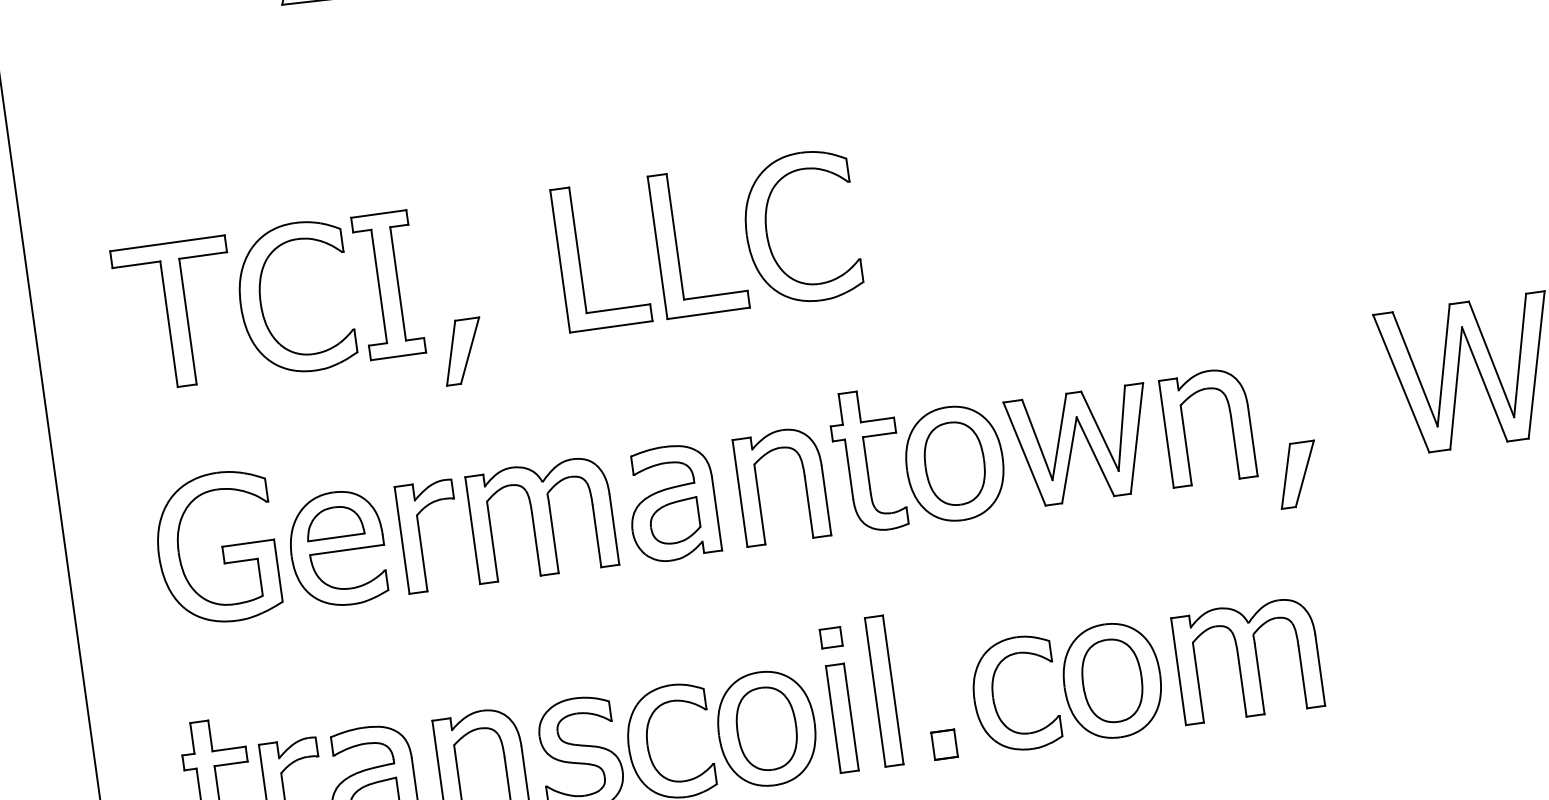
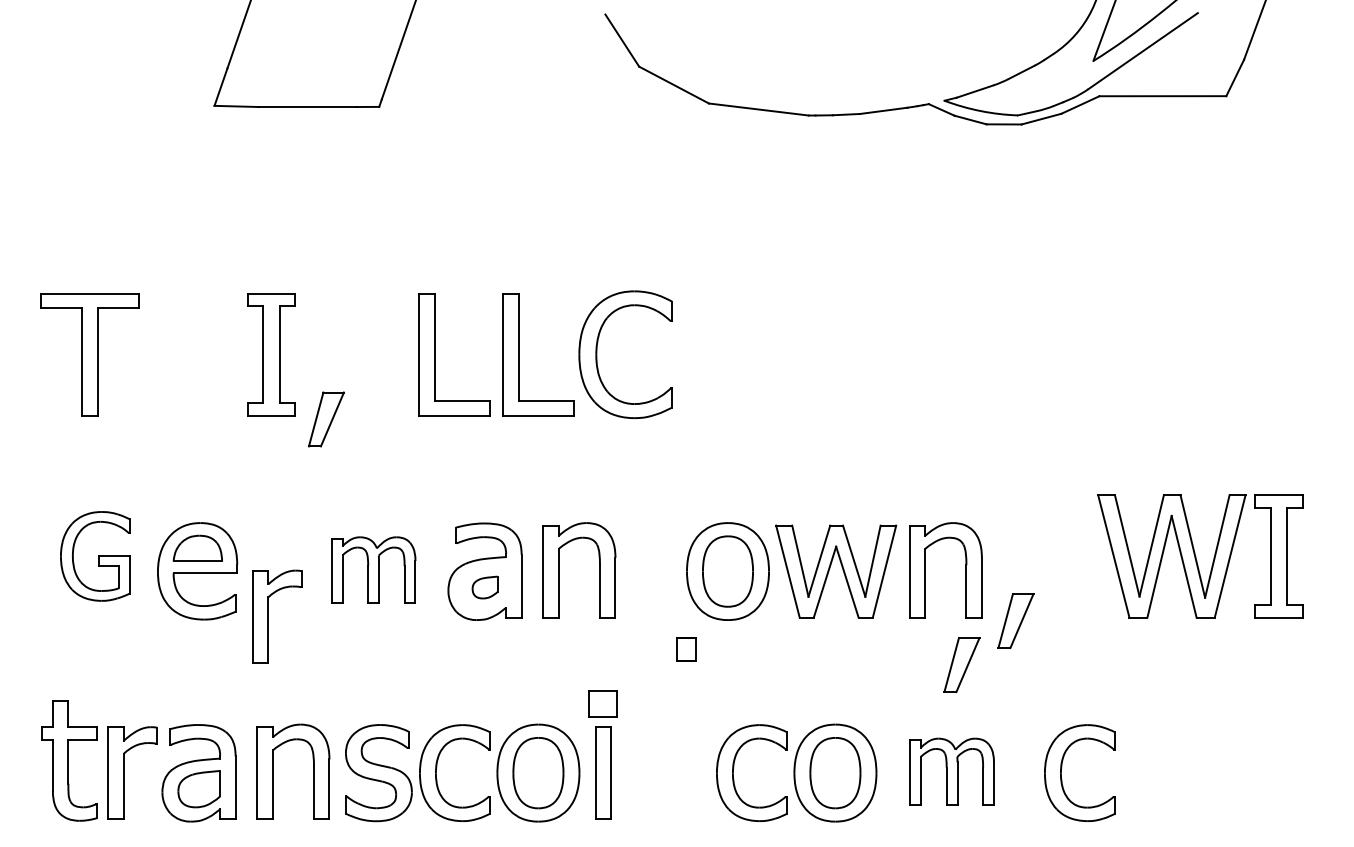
part: (261, 302) -> (162, 354), removed
part: (867, 461) -> (654, 559), removed
part: (542, 519) -> (373, 570), size x0.7
part: (674, 521) -> (484, 587), size x0.6
part: (1241, 534) -> (961, 664), added
part: (420, 537) -> (268, 616), moved
part: (216, 548) -> (95, 556), size x0.7
part: (831, 637) -> (603, 703), size x1.6
part: (1375, 637) -> (1062, 767), added
part: (1247, 660) -> (951, 771), size x0.7
part: (883, 690) -> (641, 754), removed
part: (944, 744) -> (686, 649), moved

